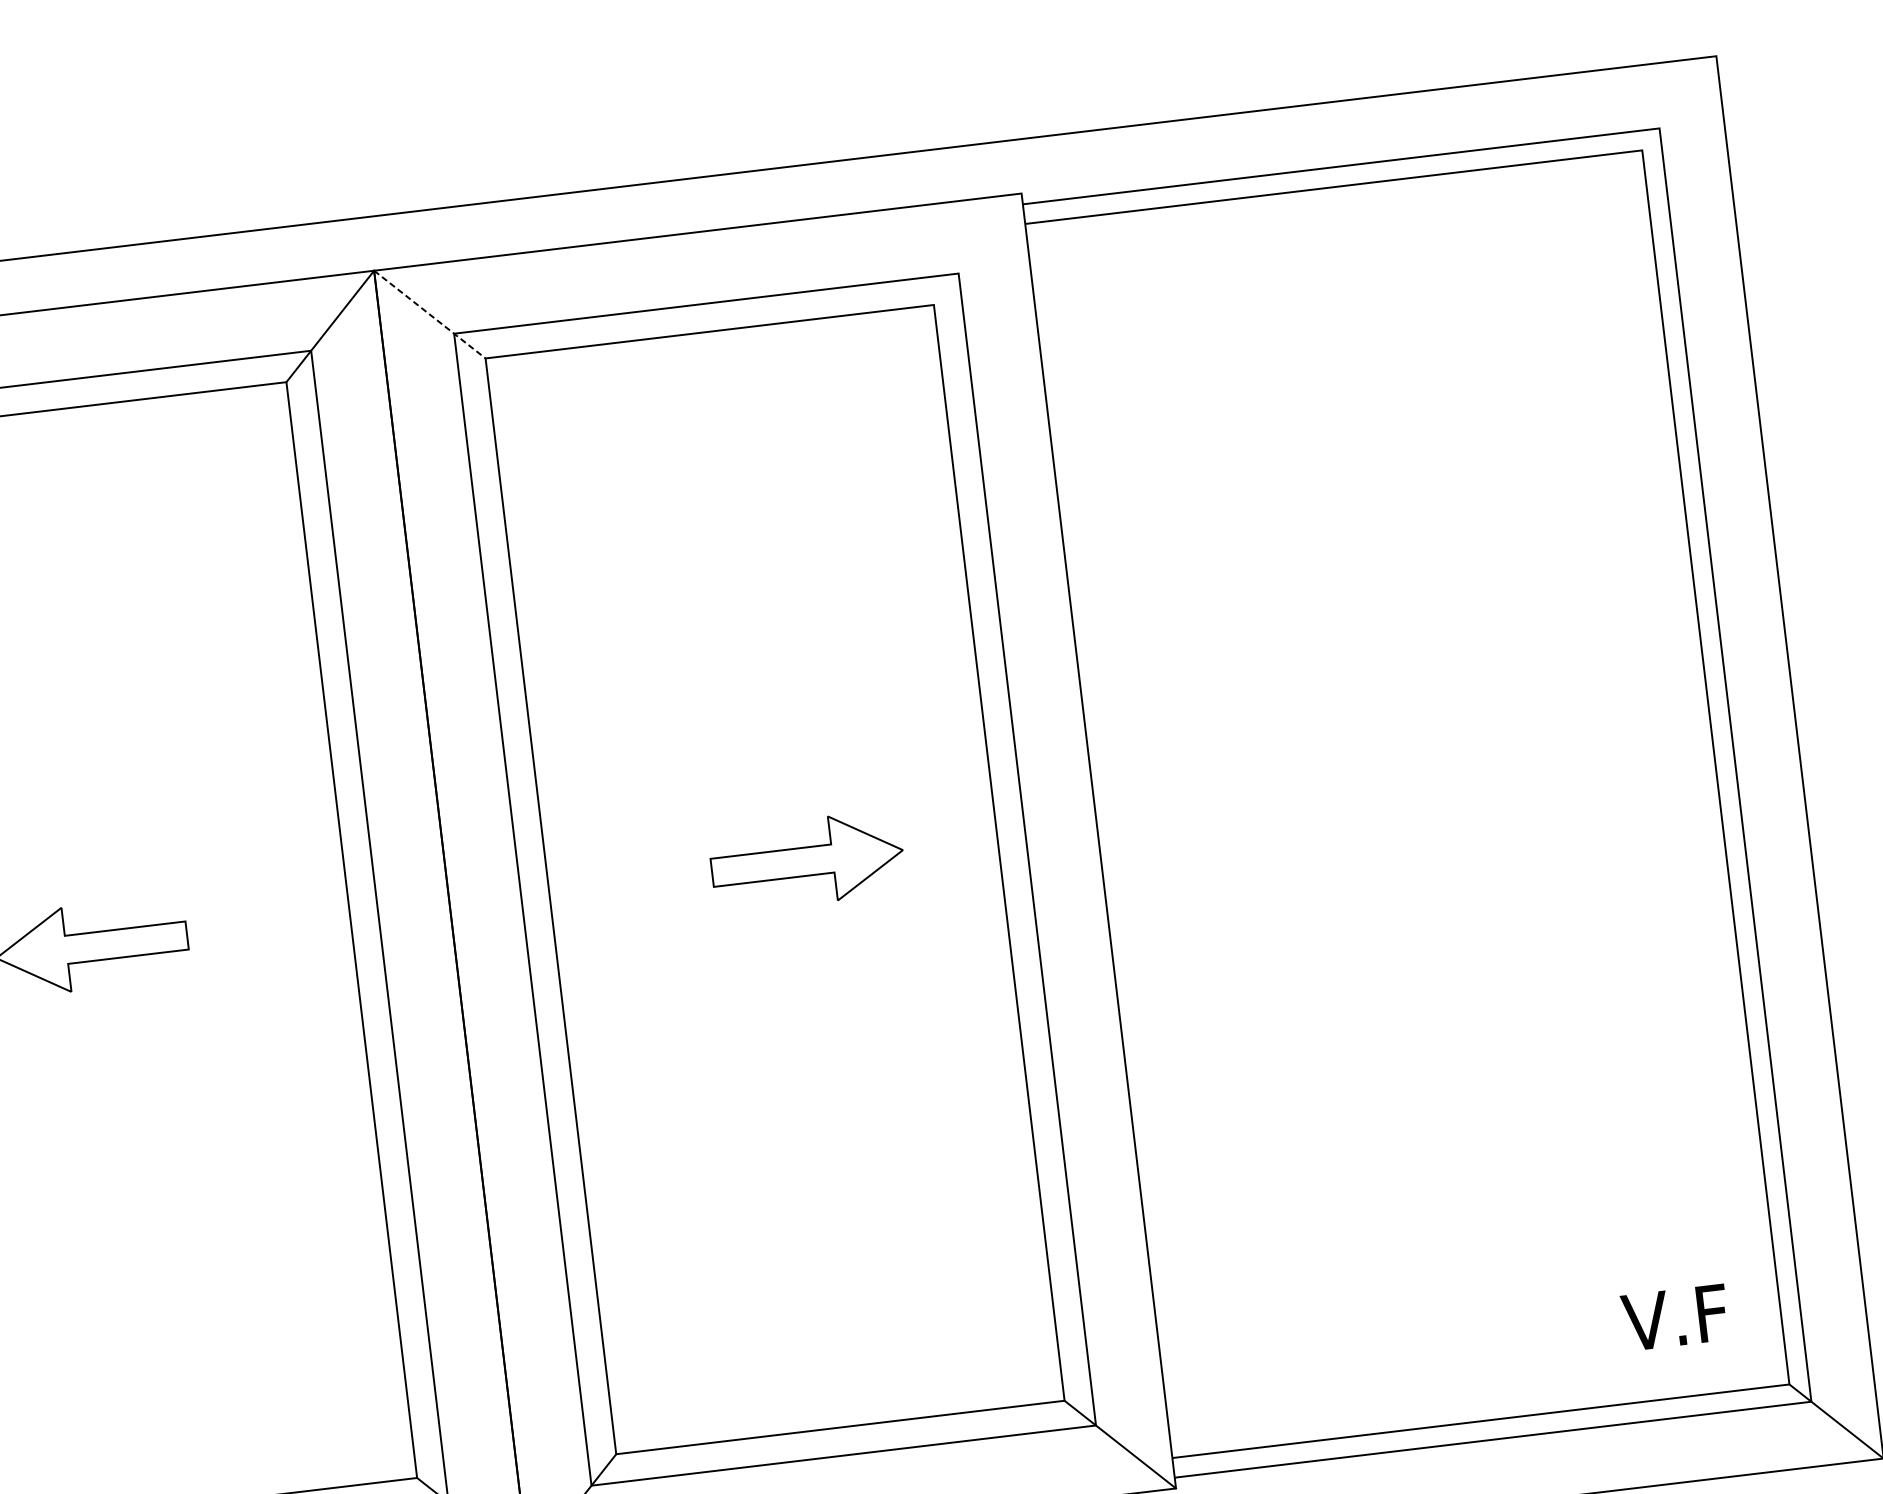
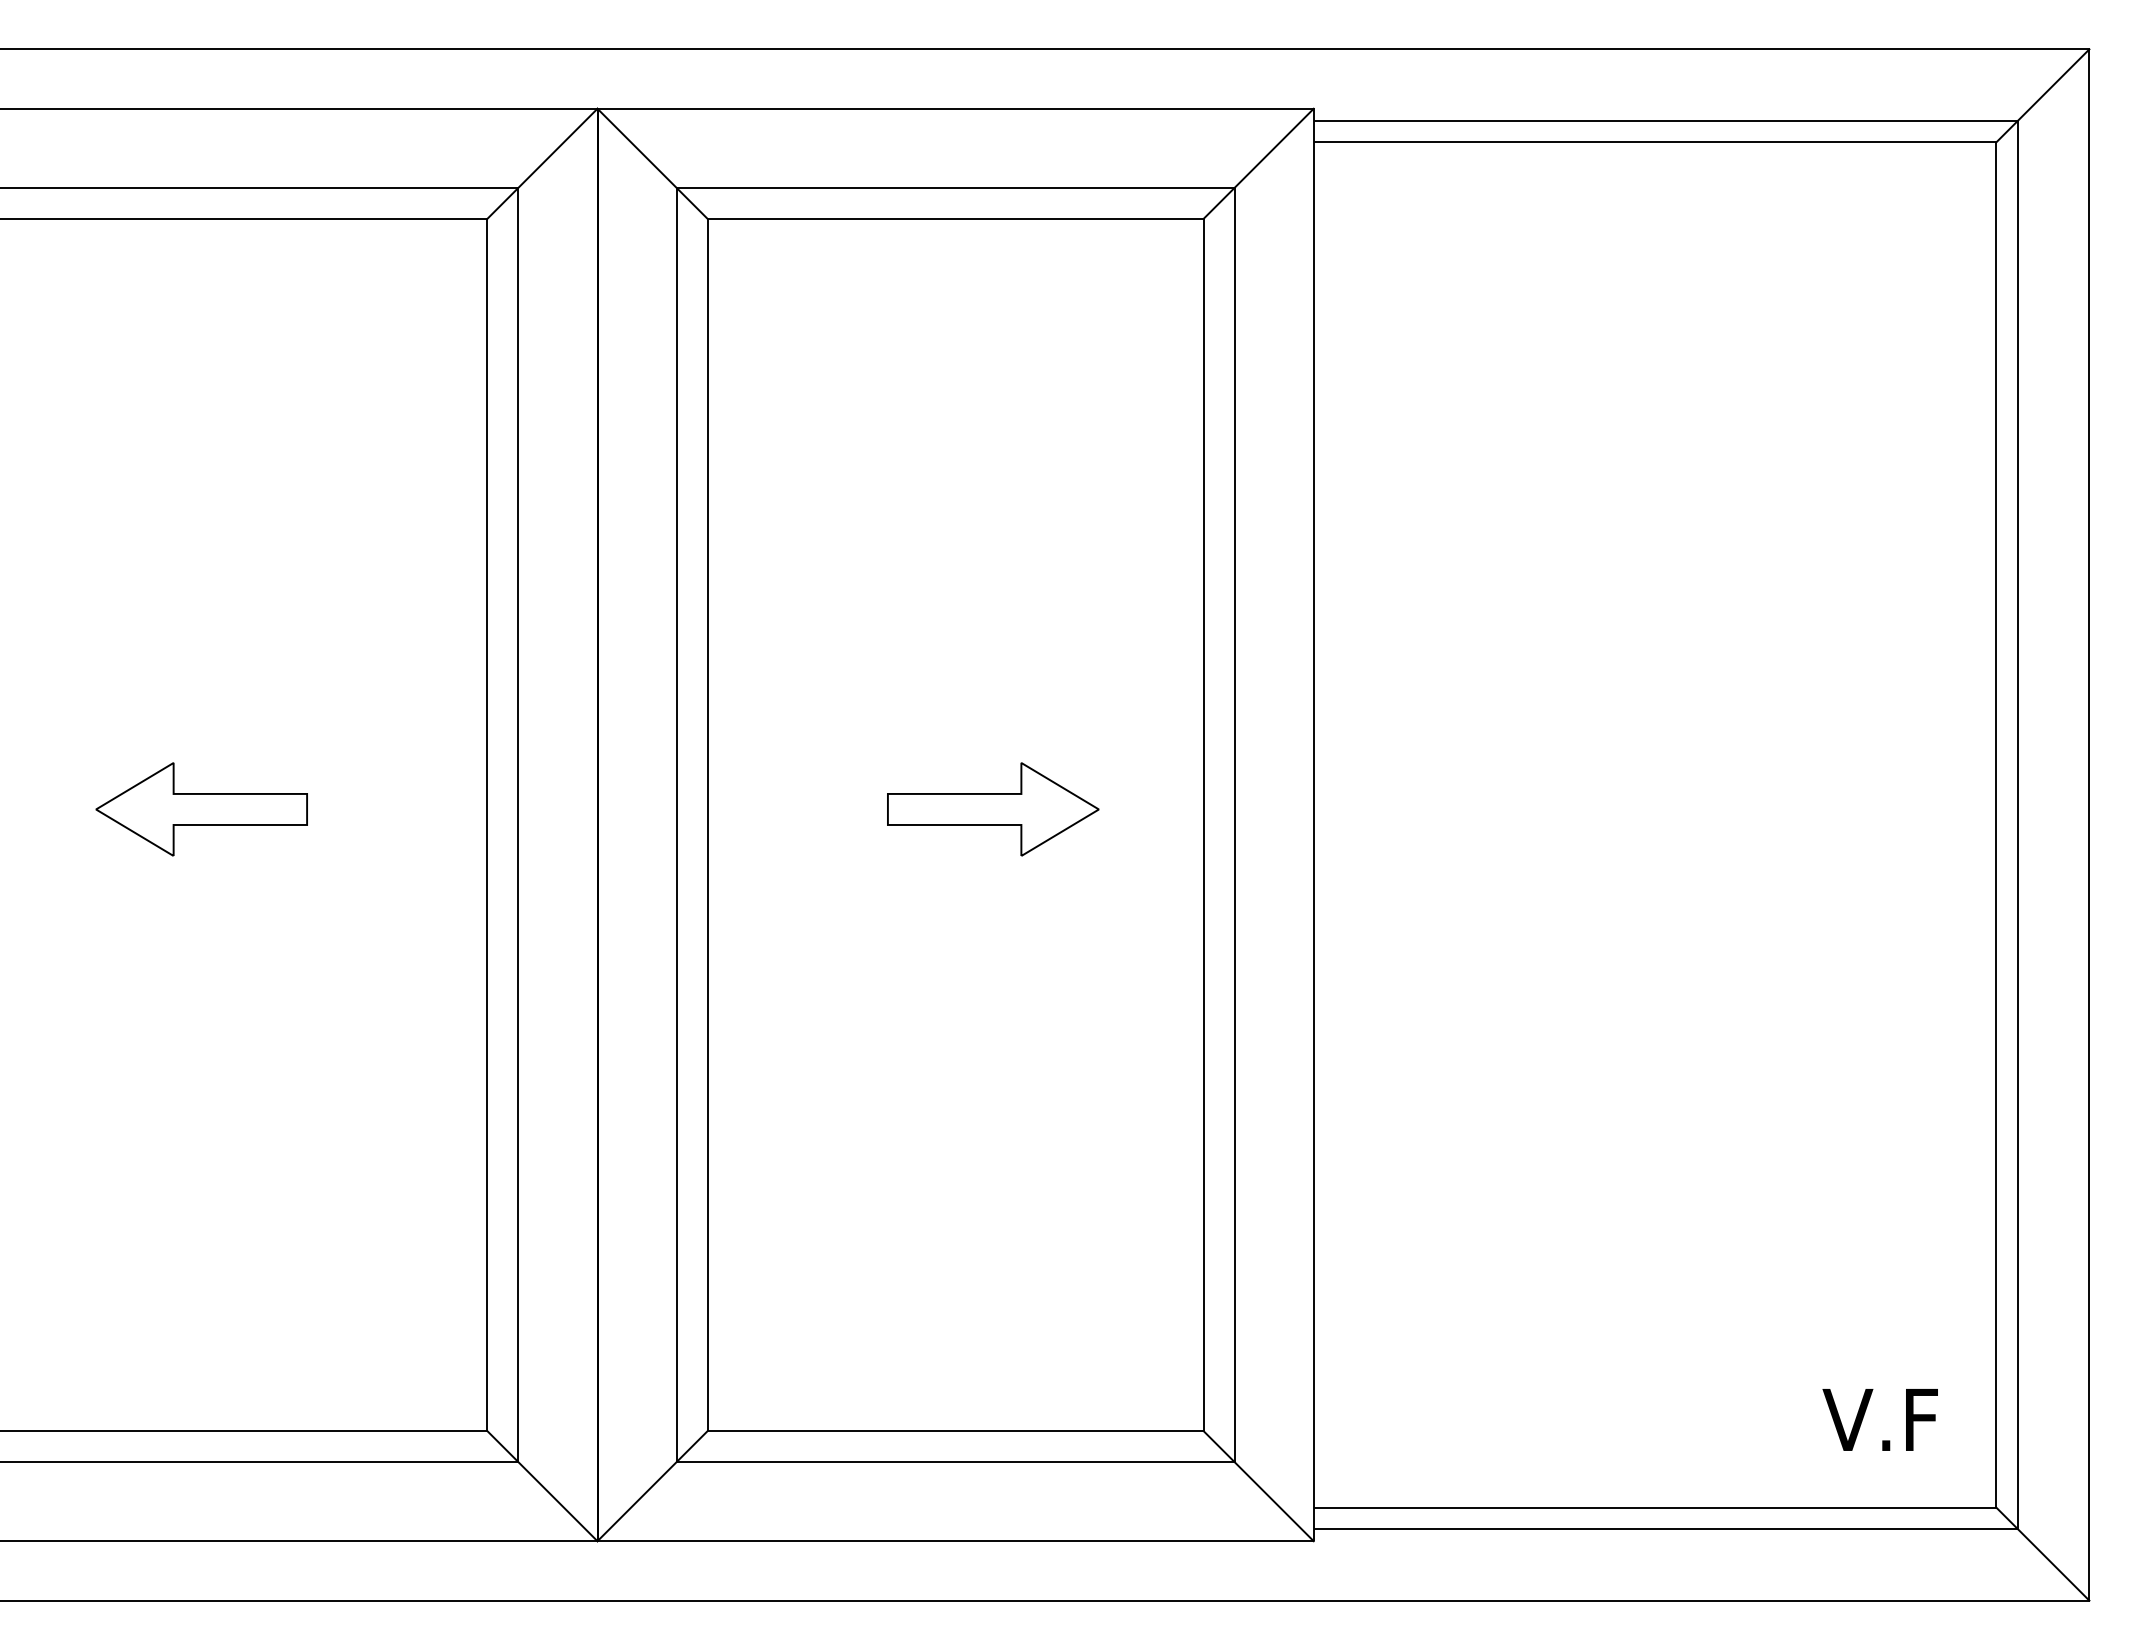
line: (1678, 102) -> (2042, 95), added
line: (977, 248) -> (1258, 163), added
line: (429, 314) -> (652, 163), dashed -> solid

